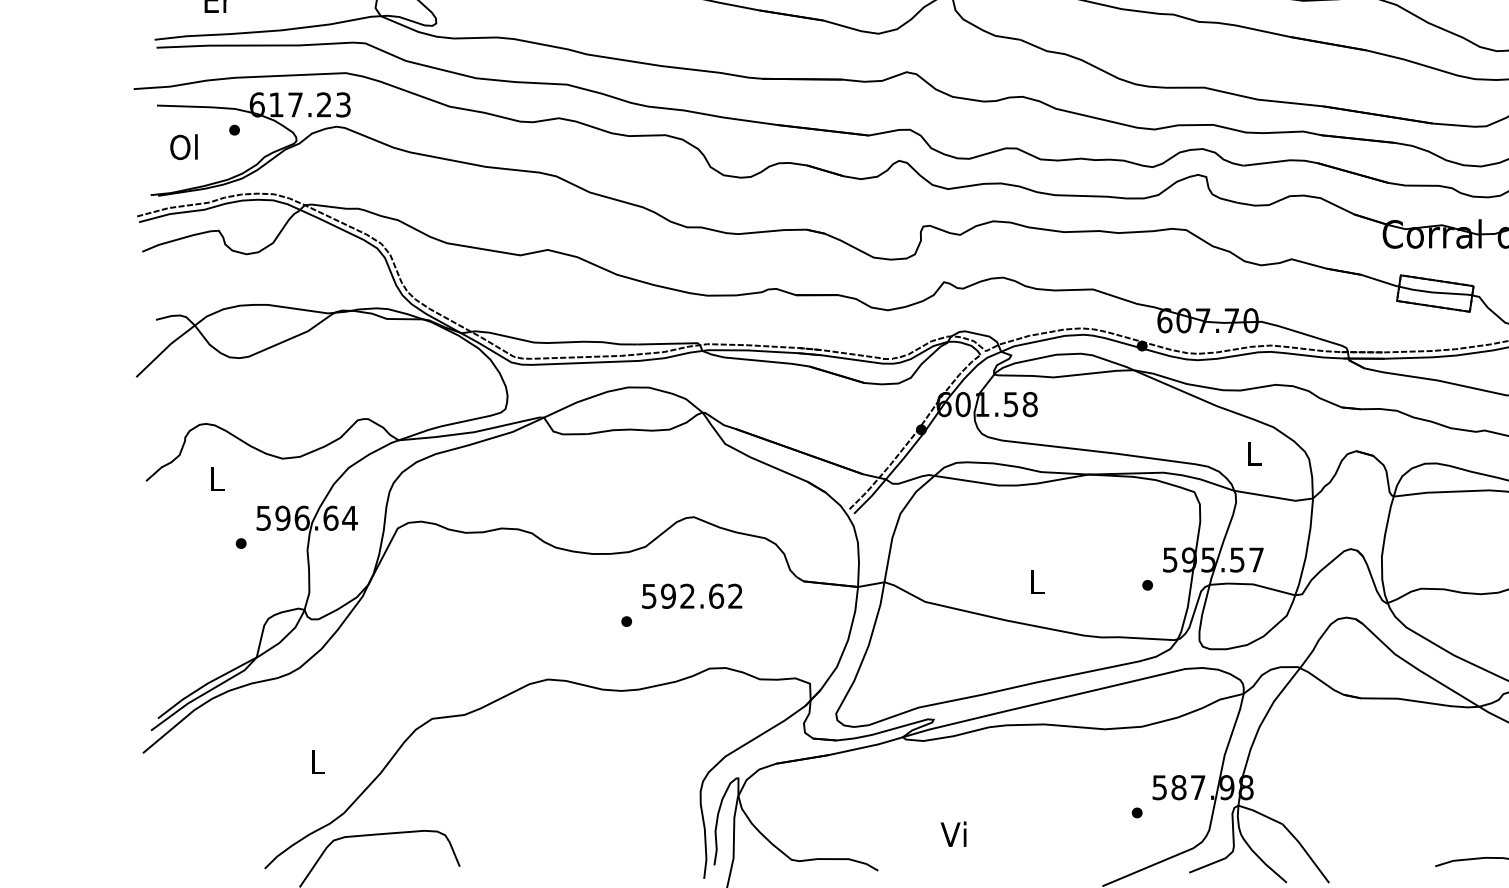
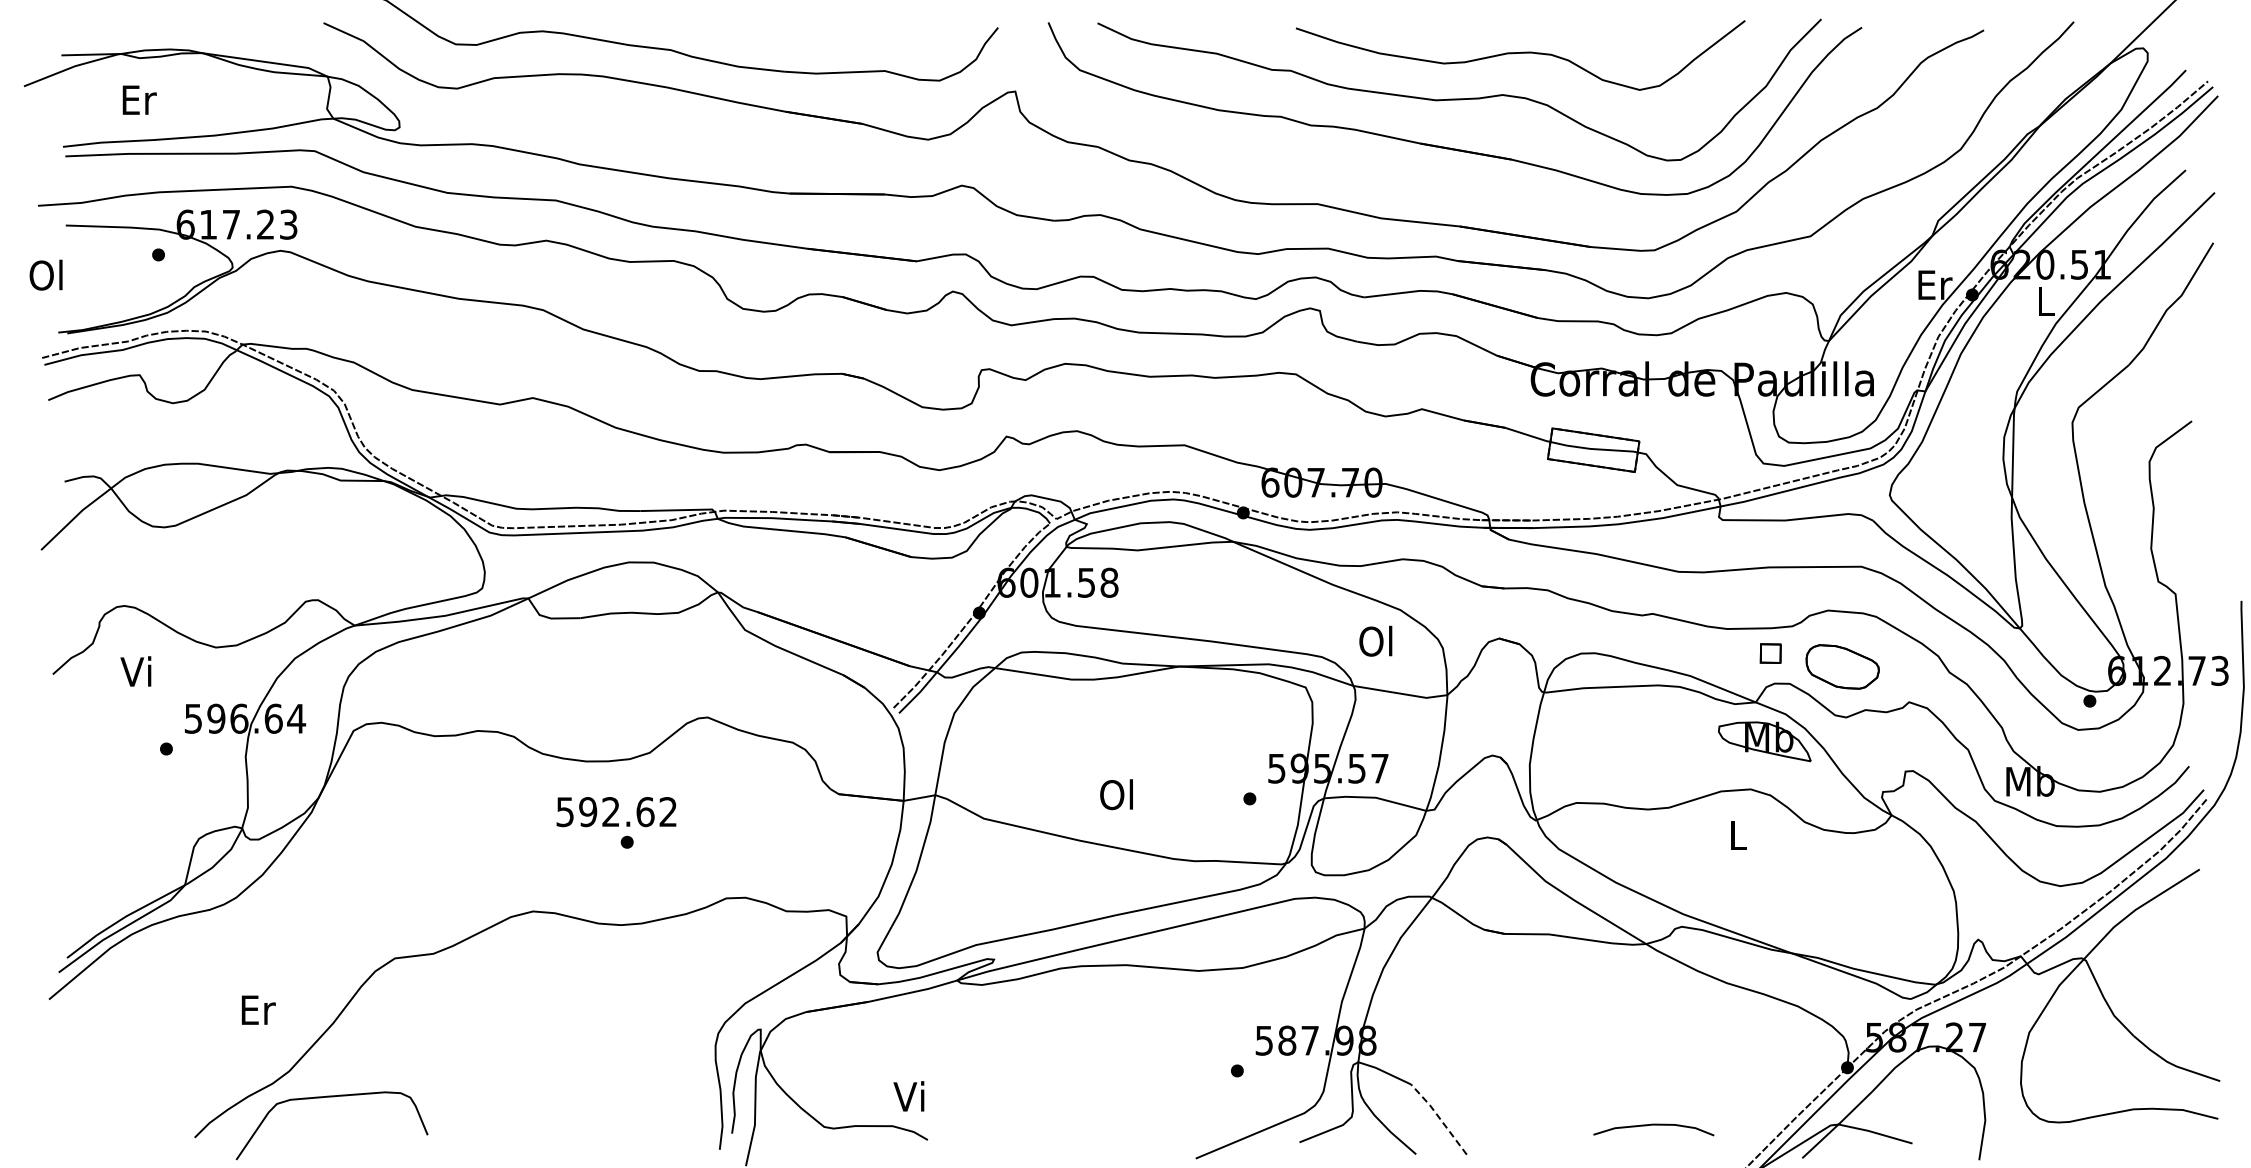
text: (183, 146) -> (45, 274), moved
text: (1252, 452) -> (1375, 640), L -> Ol
text: (215, 478) -> (135, 671), L -> Vi
text: (1036, 581) -> (1116, 794), L -> Ol
text: (692, 596) -> (616, 812), moved
text: (318, 761) -> (258, 1009), L -> Er
text: (953, 834) -> (908, 1096), moved
line: (1306, 852) -> (1439, 1118), solid -> dashed

